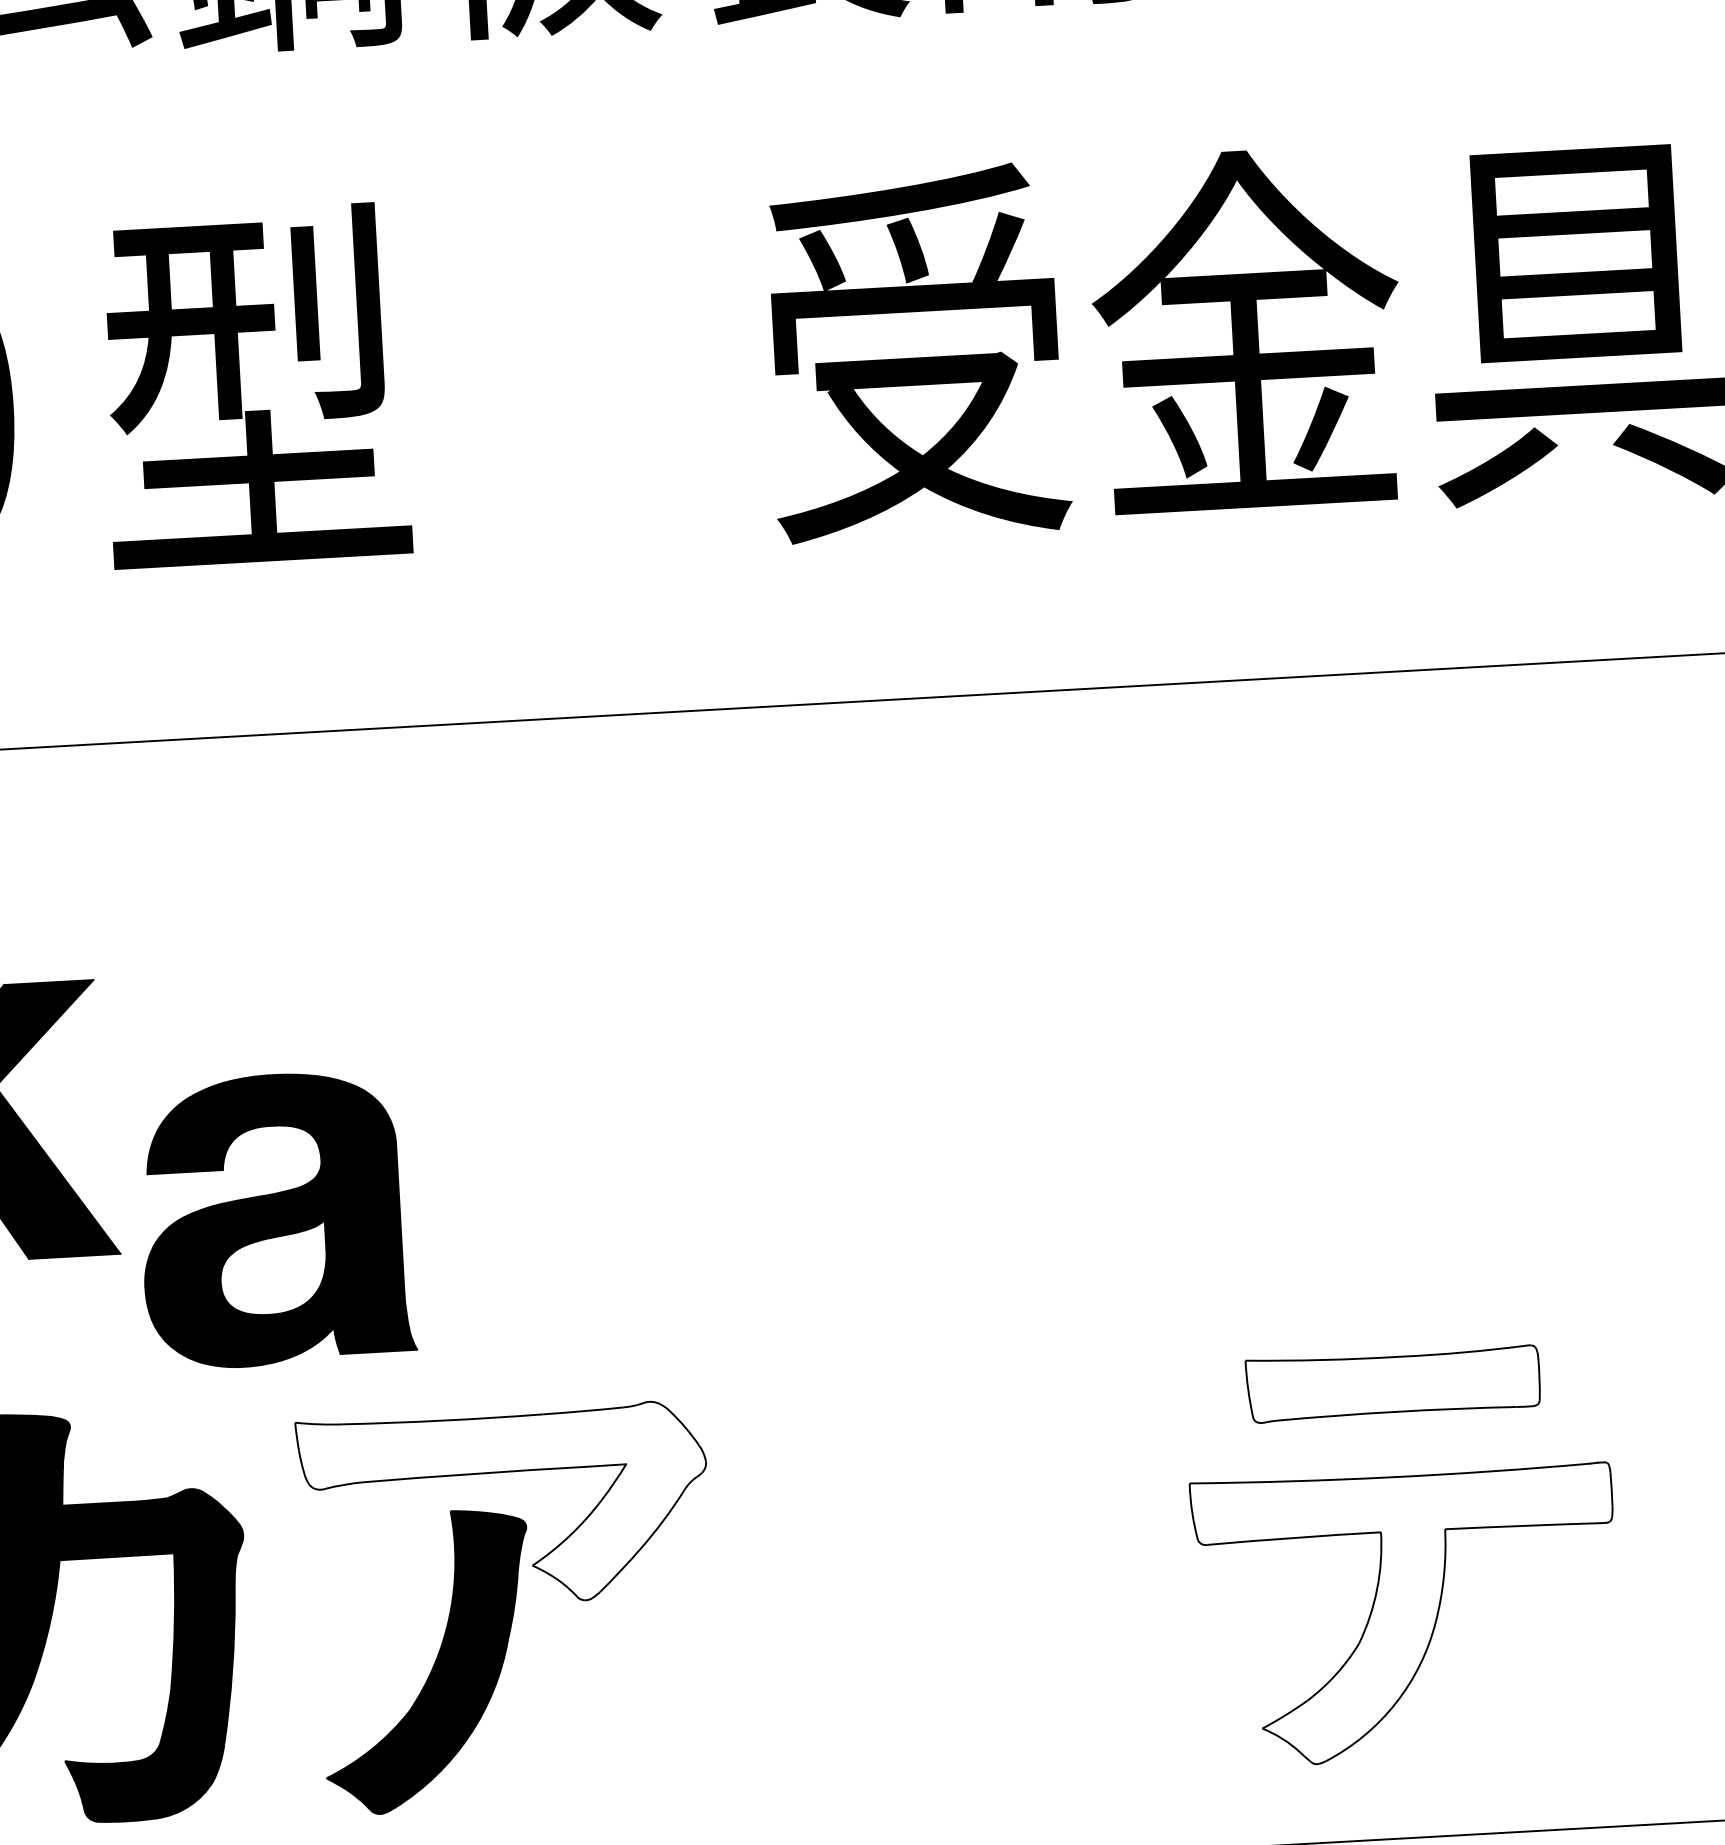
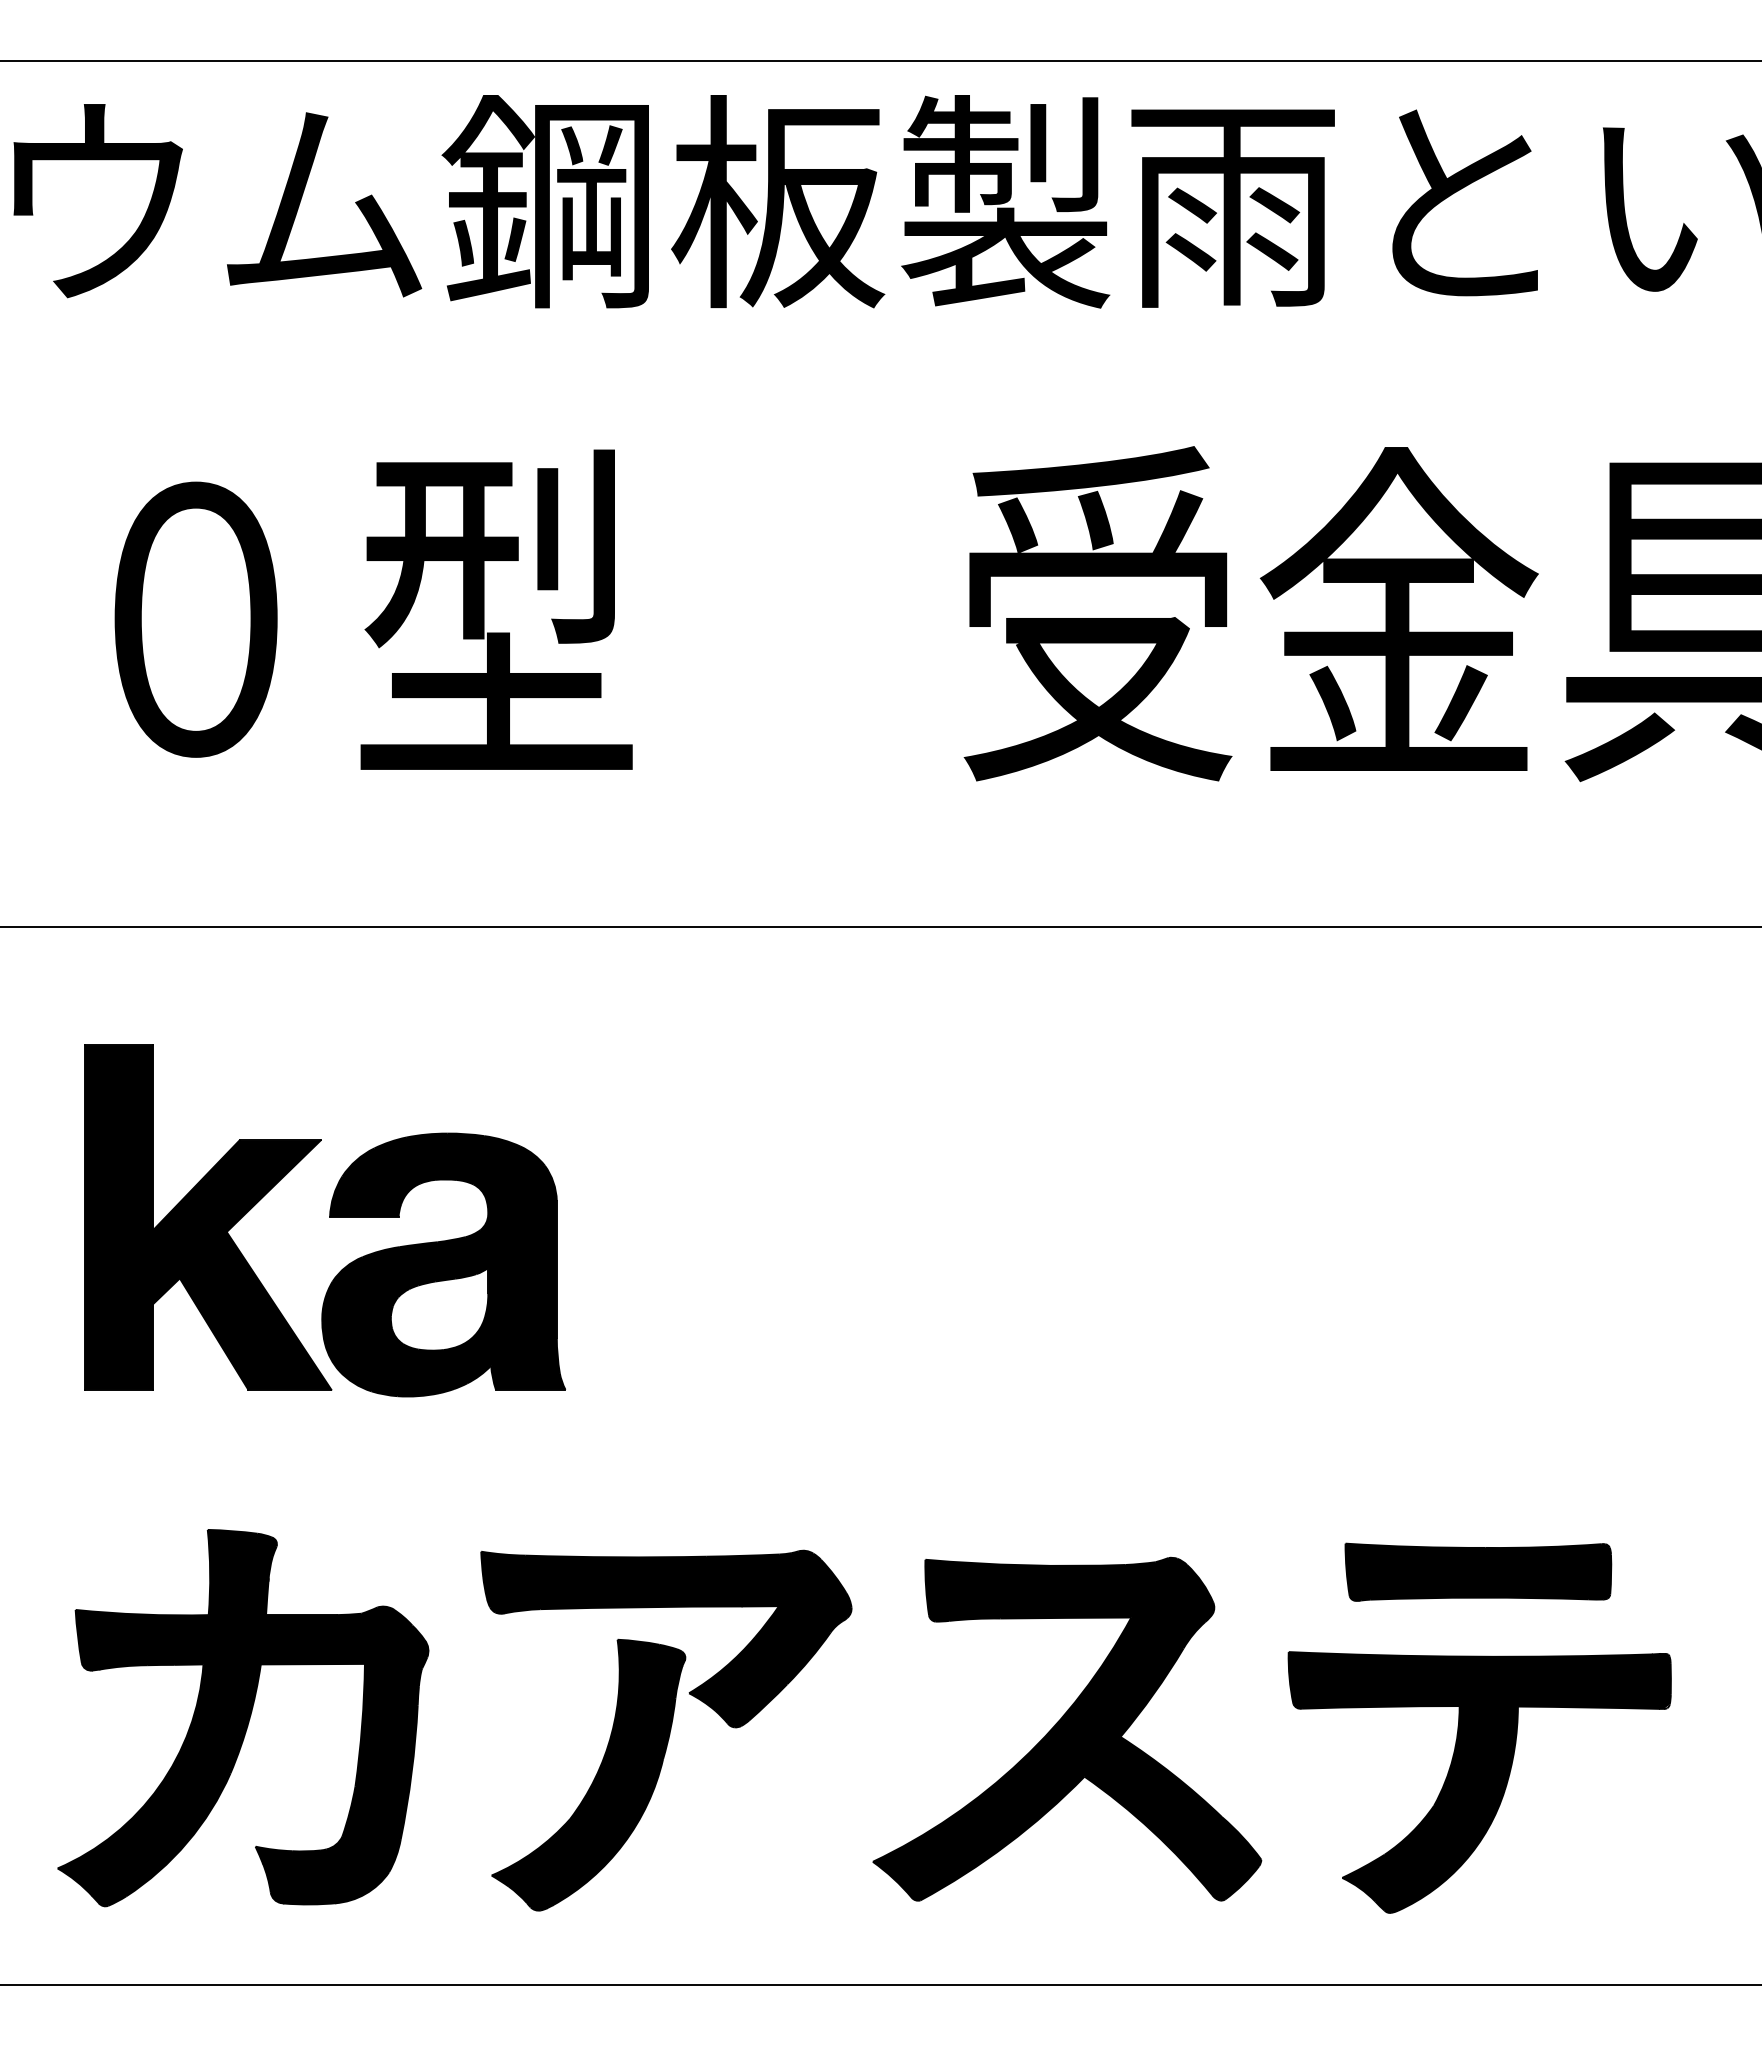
part: (275, 1219) -> (443, 1264), moved
fill: (1393, 1383) -> (1478, 1571), added
fill: (504, 1506) -> (666, 1638), added
part: (950, 1581) -> (1067, 1728), added
fill: (1407, 1615) -> (1479, 1782), added

